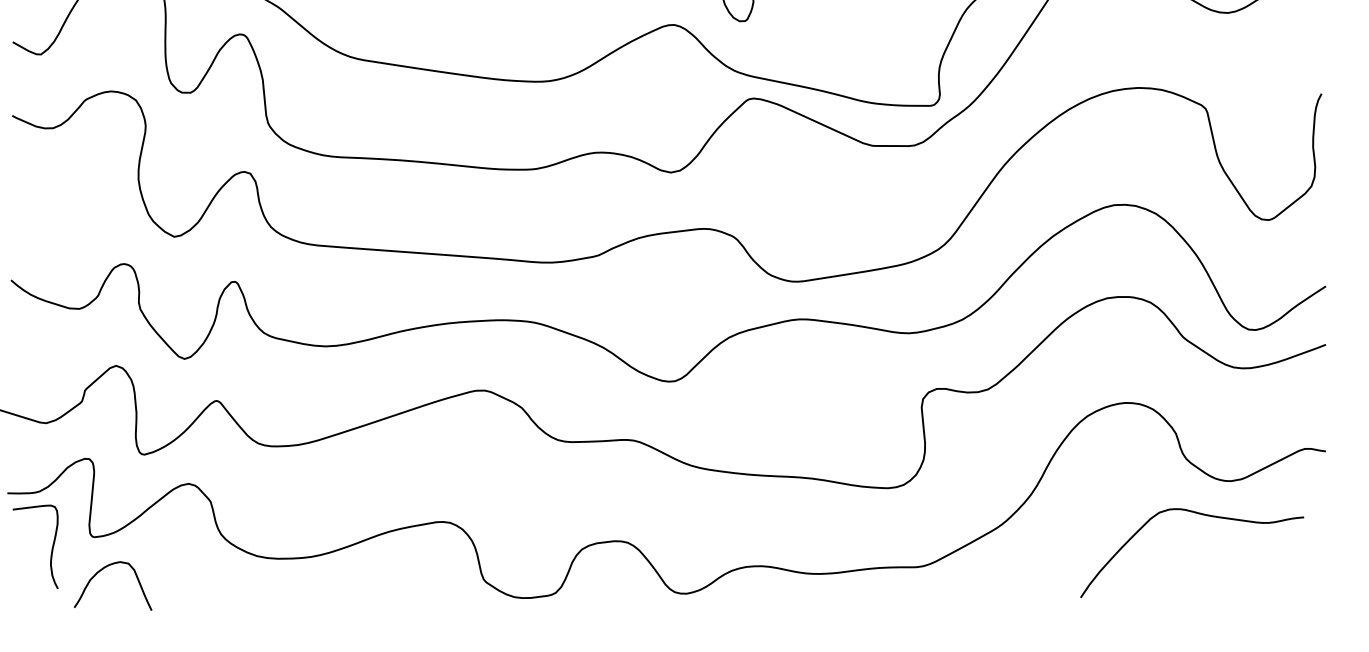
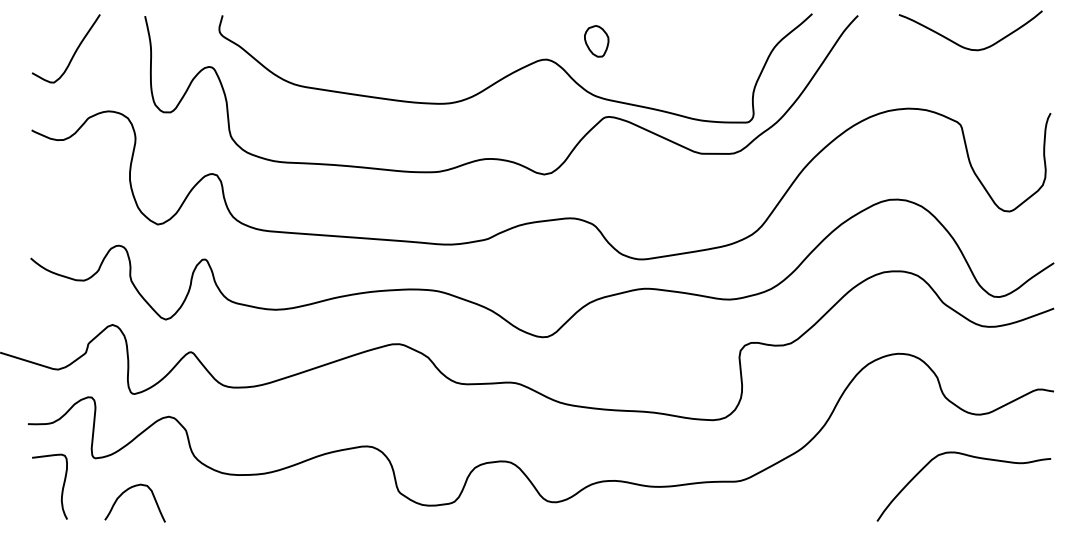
curve: (1201, 515) -> (971, 457), moved
curve: (50, 551) -> (61, 490), moved
curve: (100, 572) -> (125, 492), moved

